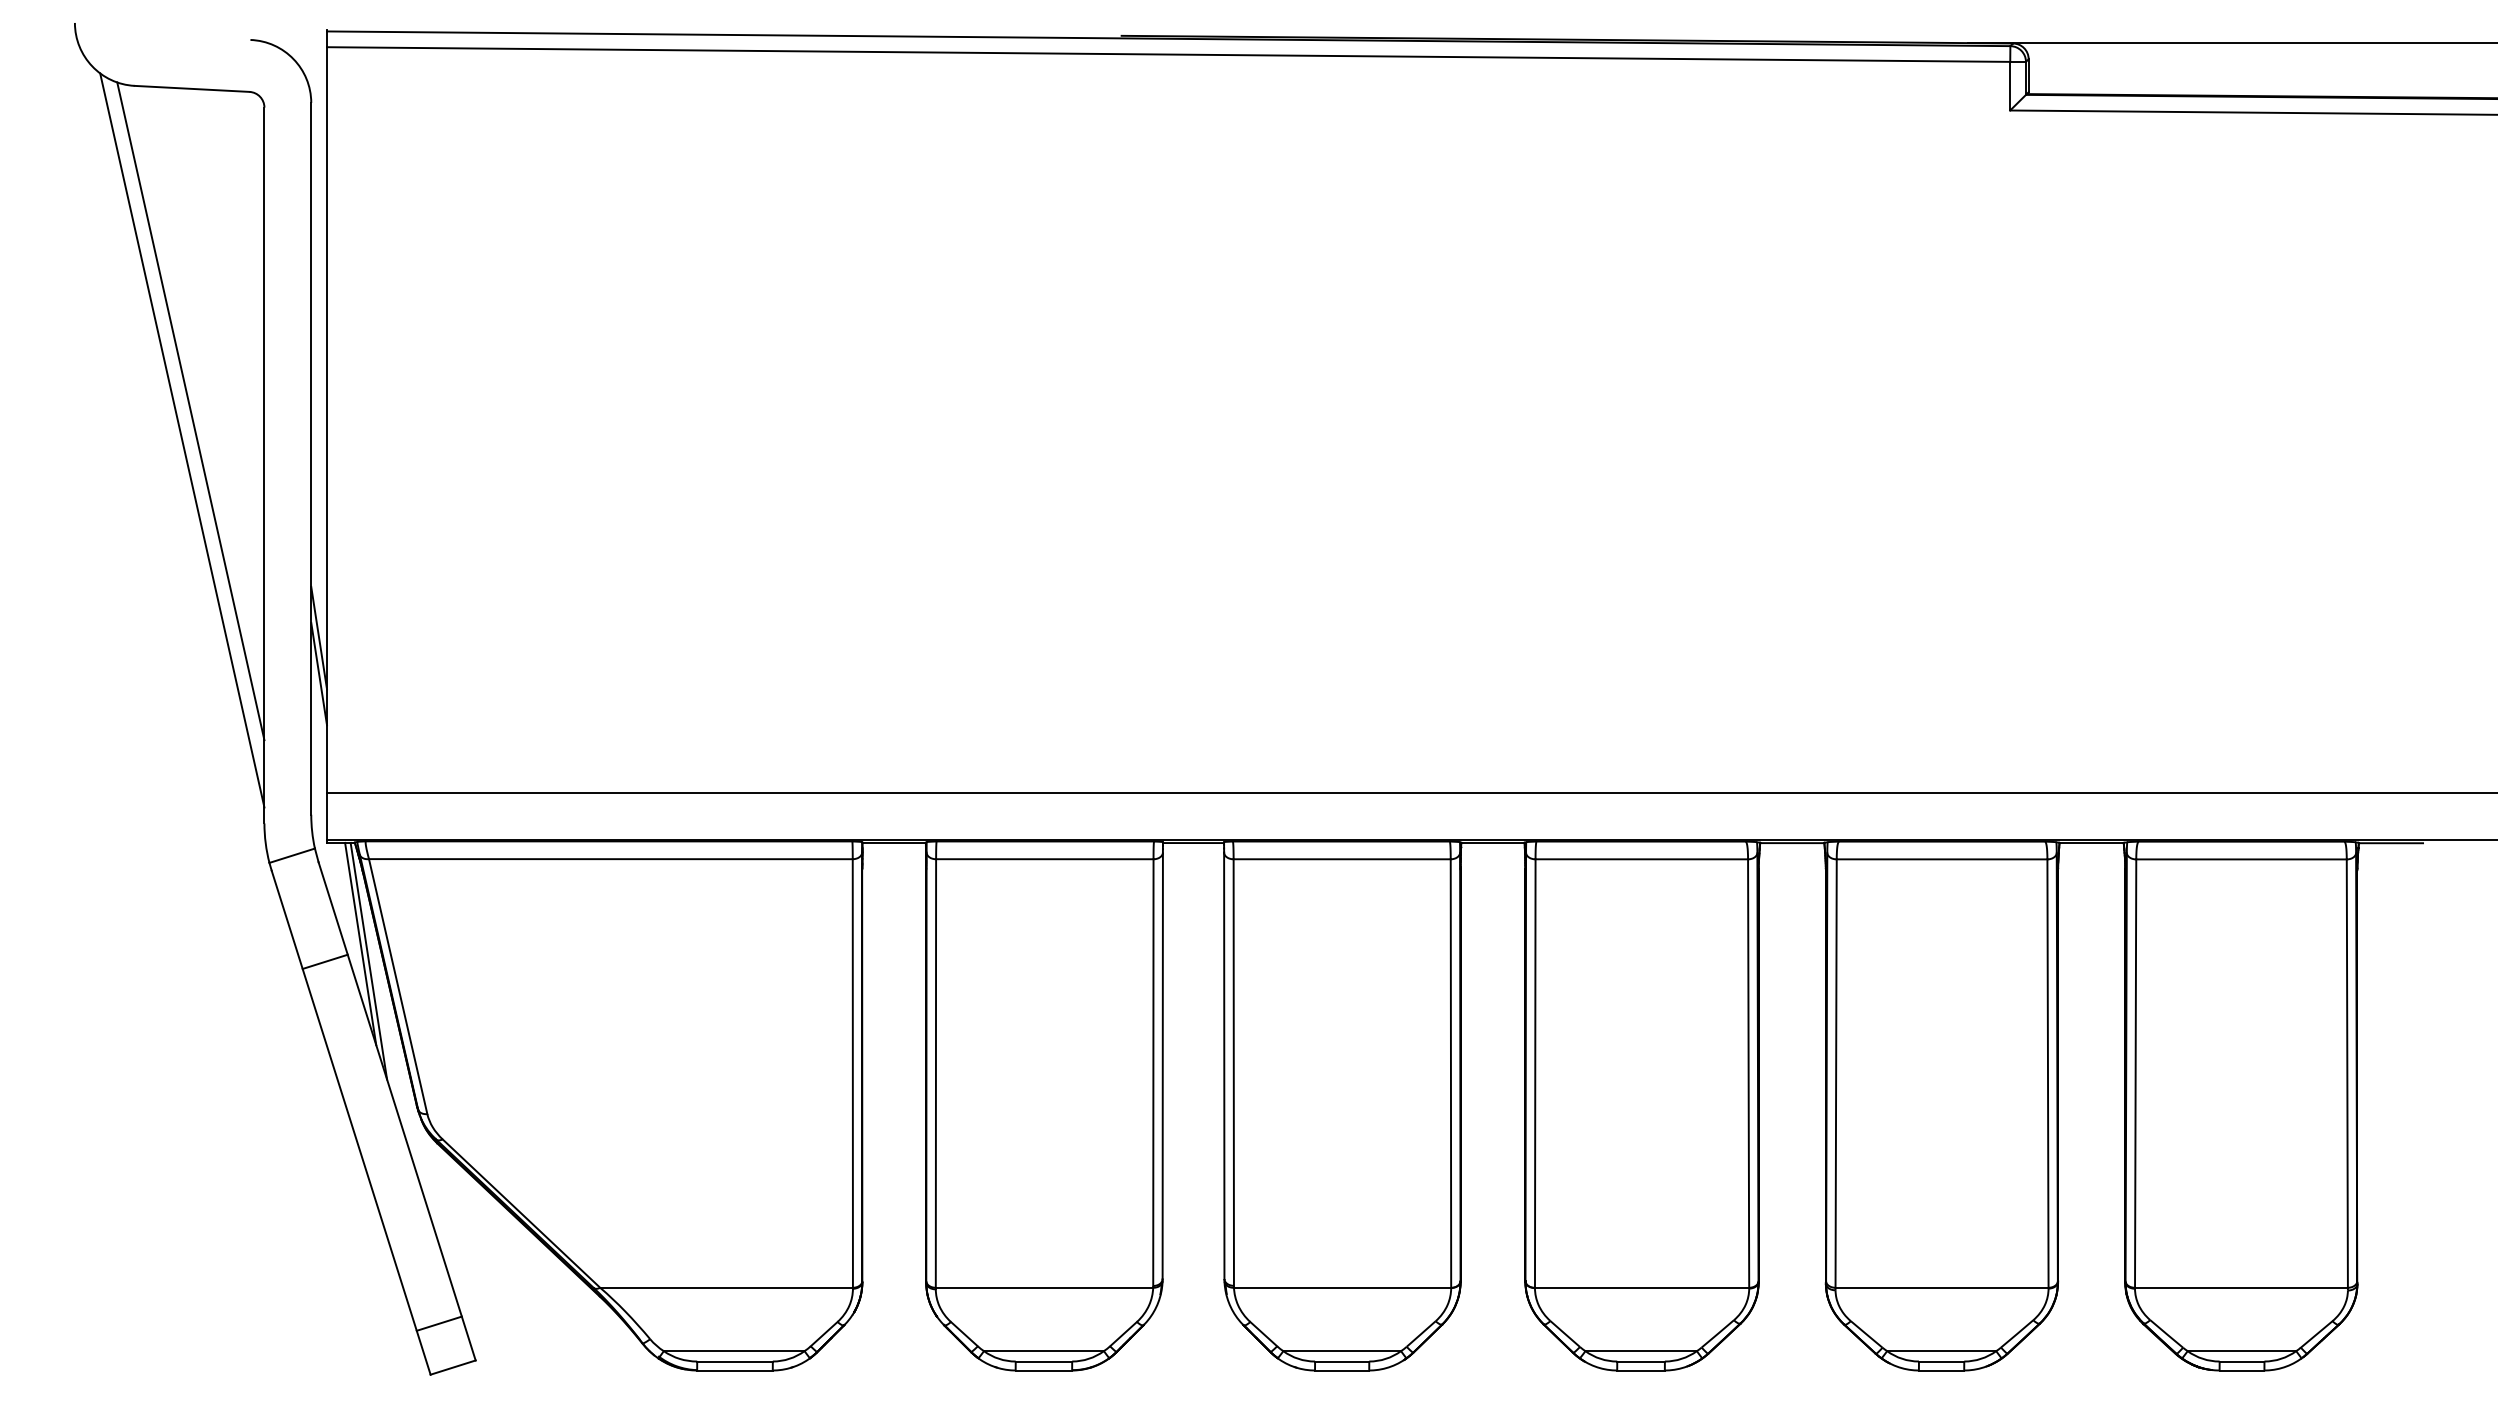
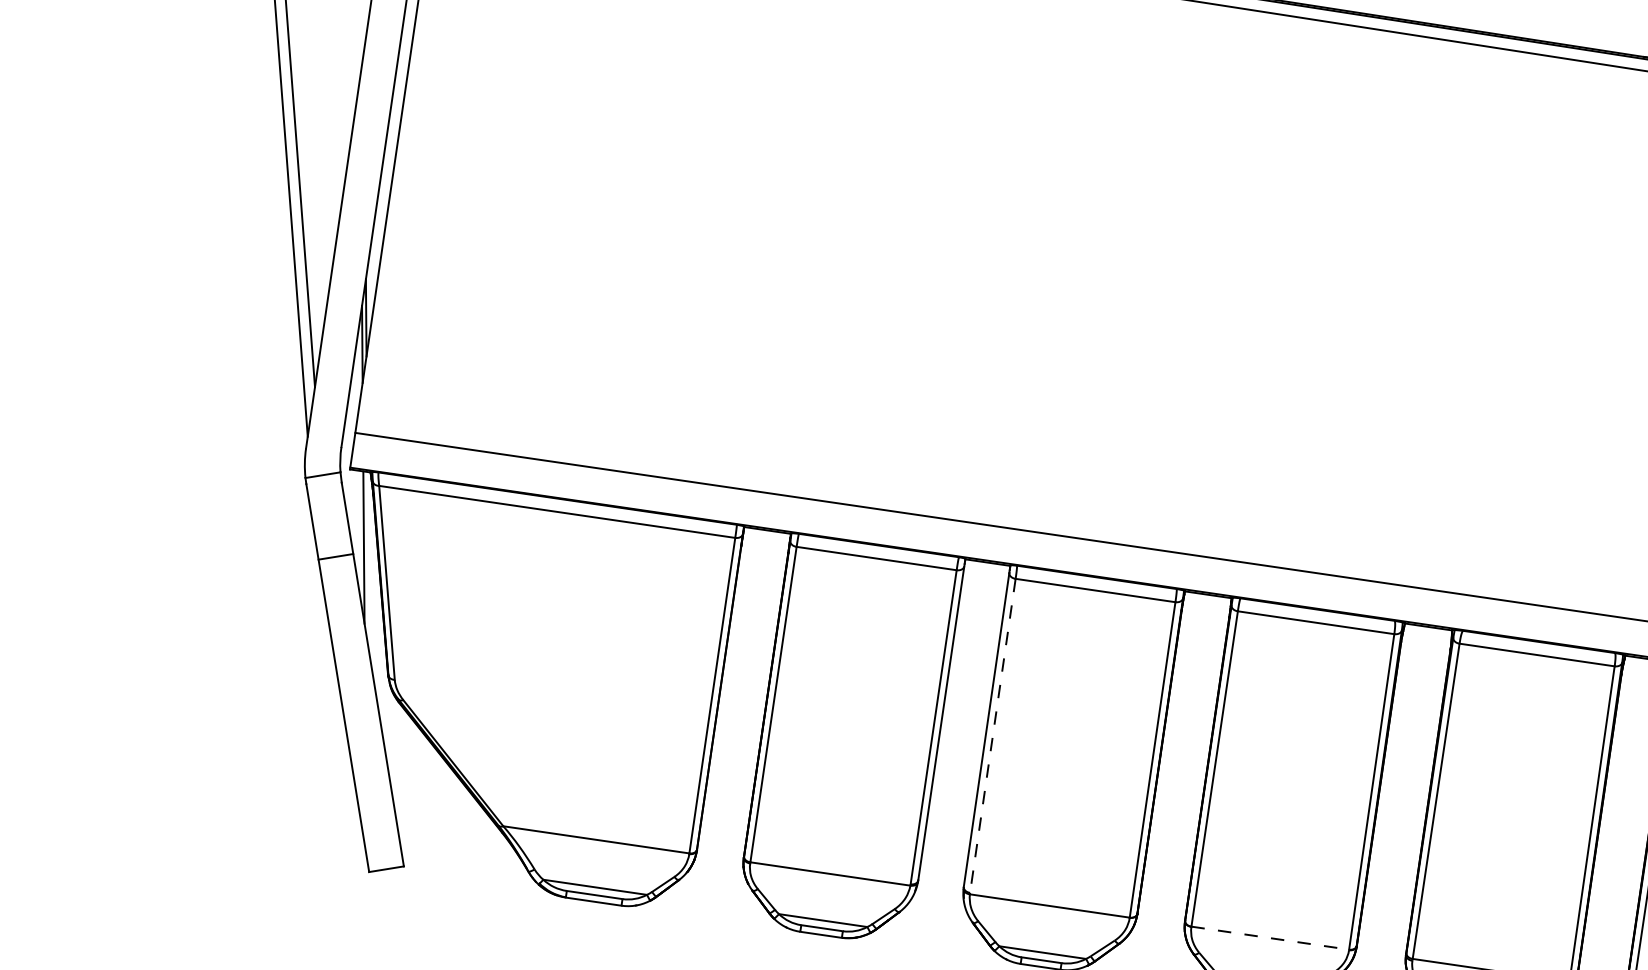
line: (368, 960) -> (367, 560), removed
line: (1233, 1073) -> (992, 736), solid -> dashed
line: (1642, 1287) -> (1270, 937), solid -> dashed
line: (438, 1323) -> (380, 835), removed

